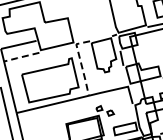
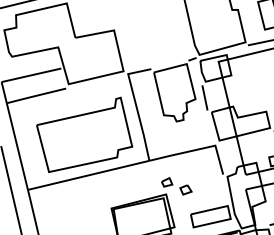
line: (21, 57) -> (36, 96), dashed -> solid
line: (81, 63) -> (137, 106), dashed -> solid

